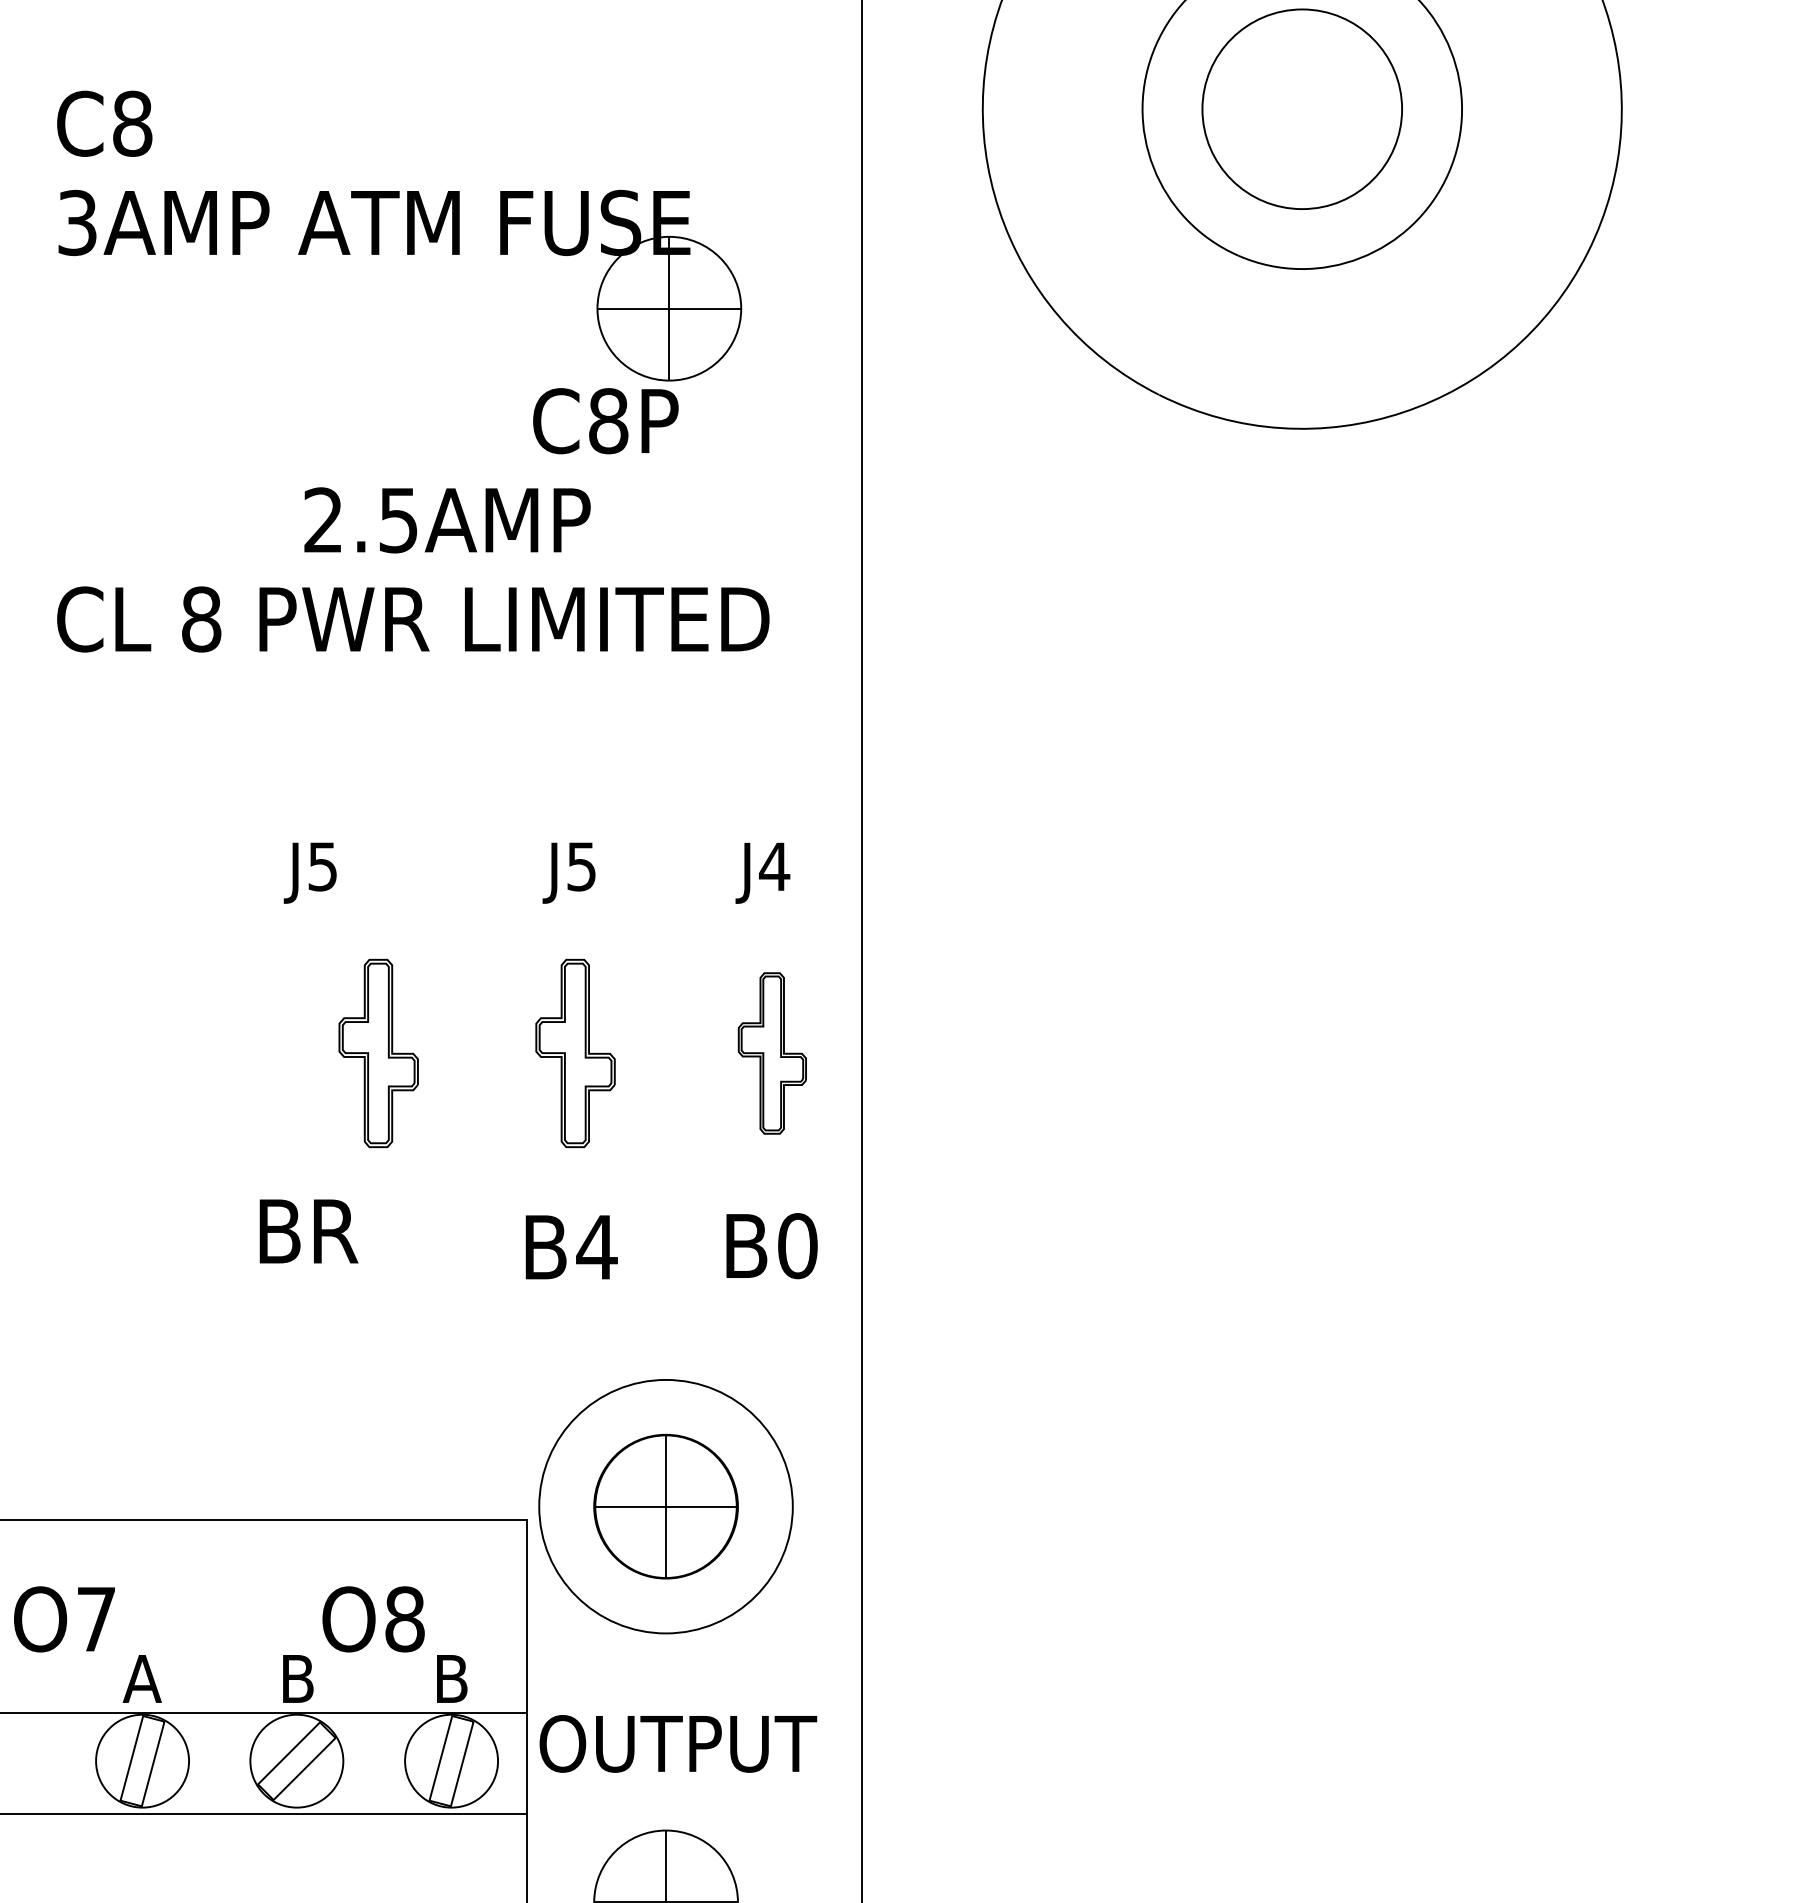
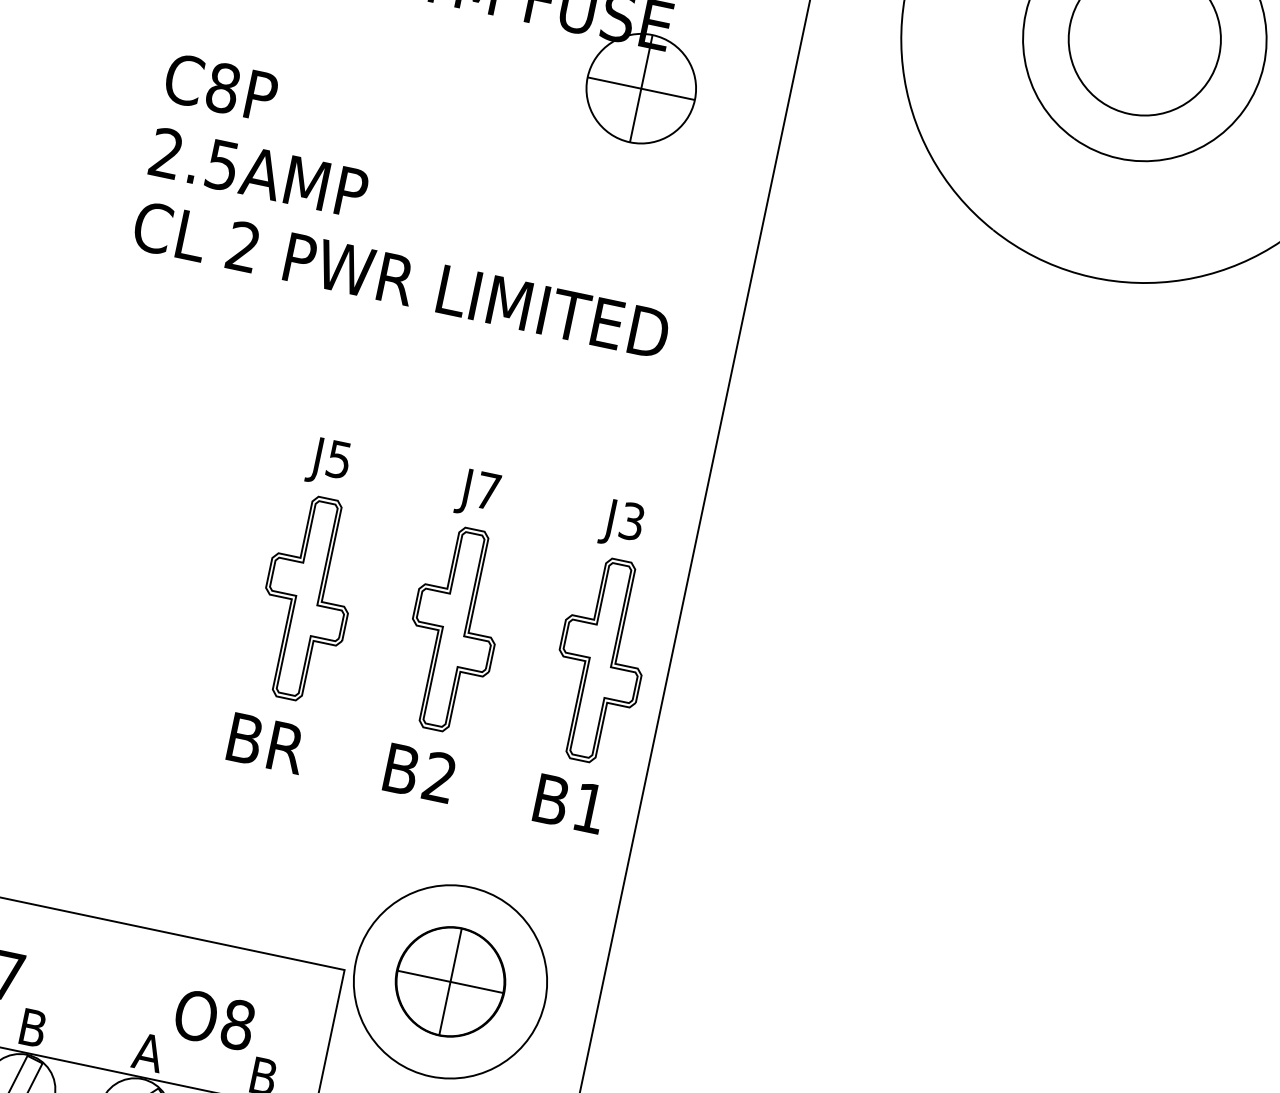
text: (605, 421) -> (220, 87), moved
text: (447, 520) -> (258, 173), moved
text: (201, 619) -> (243, 247), 8 -> 2
text: (581, 866) -> (488, 491), J5 -> J7
text: (774, 866) -> (632, 521), J4 -> J3
text: (309, 872) -> (328, 462), moved
part: (378, 1053) -> (307, 598), size x1.43
part: (575, 1053) -> (454, 629), size x1.43
part: (772, 1053) -> (601, 660), size x1.67
text: (308, 1231) -> (266, 743), moved
text: (596, 1246) -> (439, 776), B4 -> B2
text: (797, 1246) -> (589, 808), B0 -> B1
text: (141, 1678) -> (32, 1027), A -> B
text: (297, 1678) -> (148, 1052), B -> A

